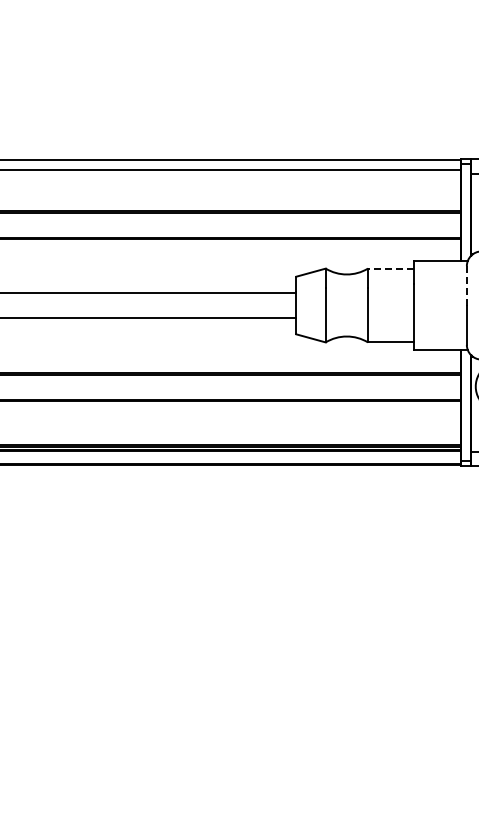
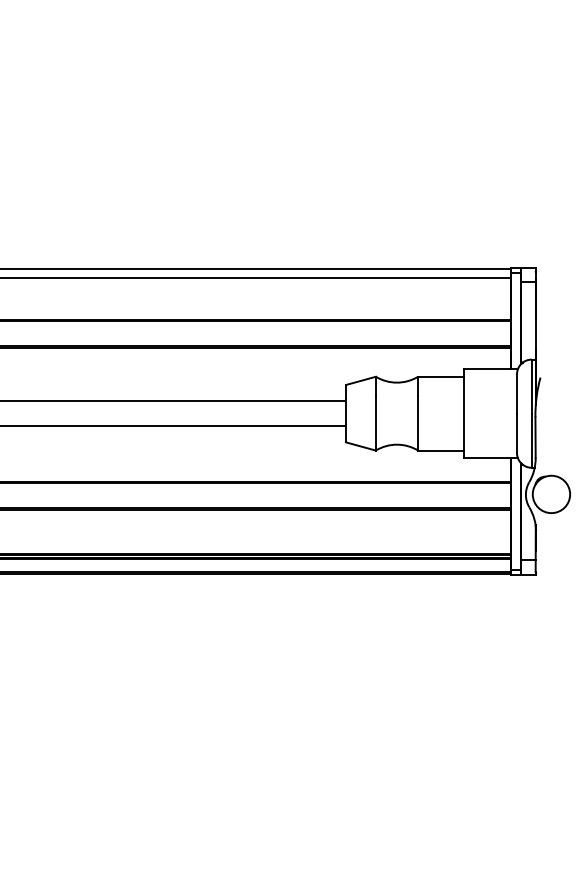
line: (390, 268) -> (440, 376), dashed -> solid
line: (466, 286) -> (516, 394), dashed -> solid

